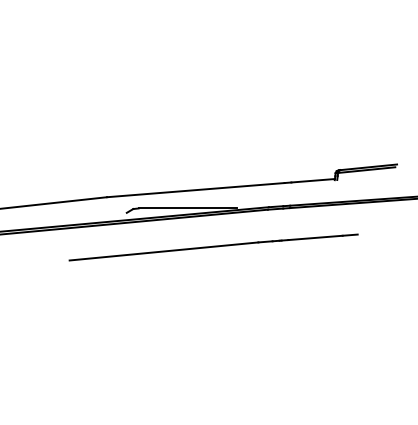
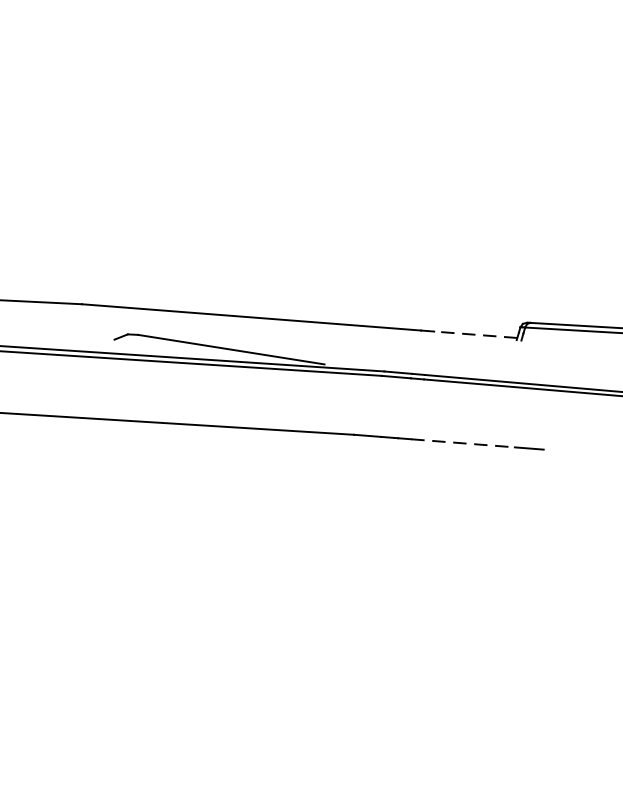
line: (313, 180) -> (476, 334), solid -> dashed
line: (315, 237) -> (463, 442), solid -> dashed

